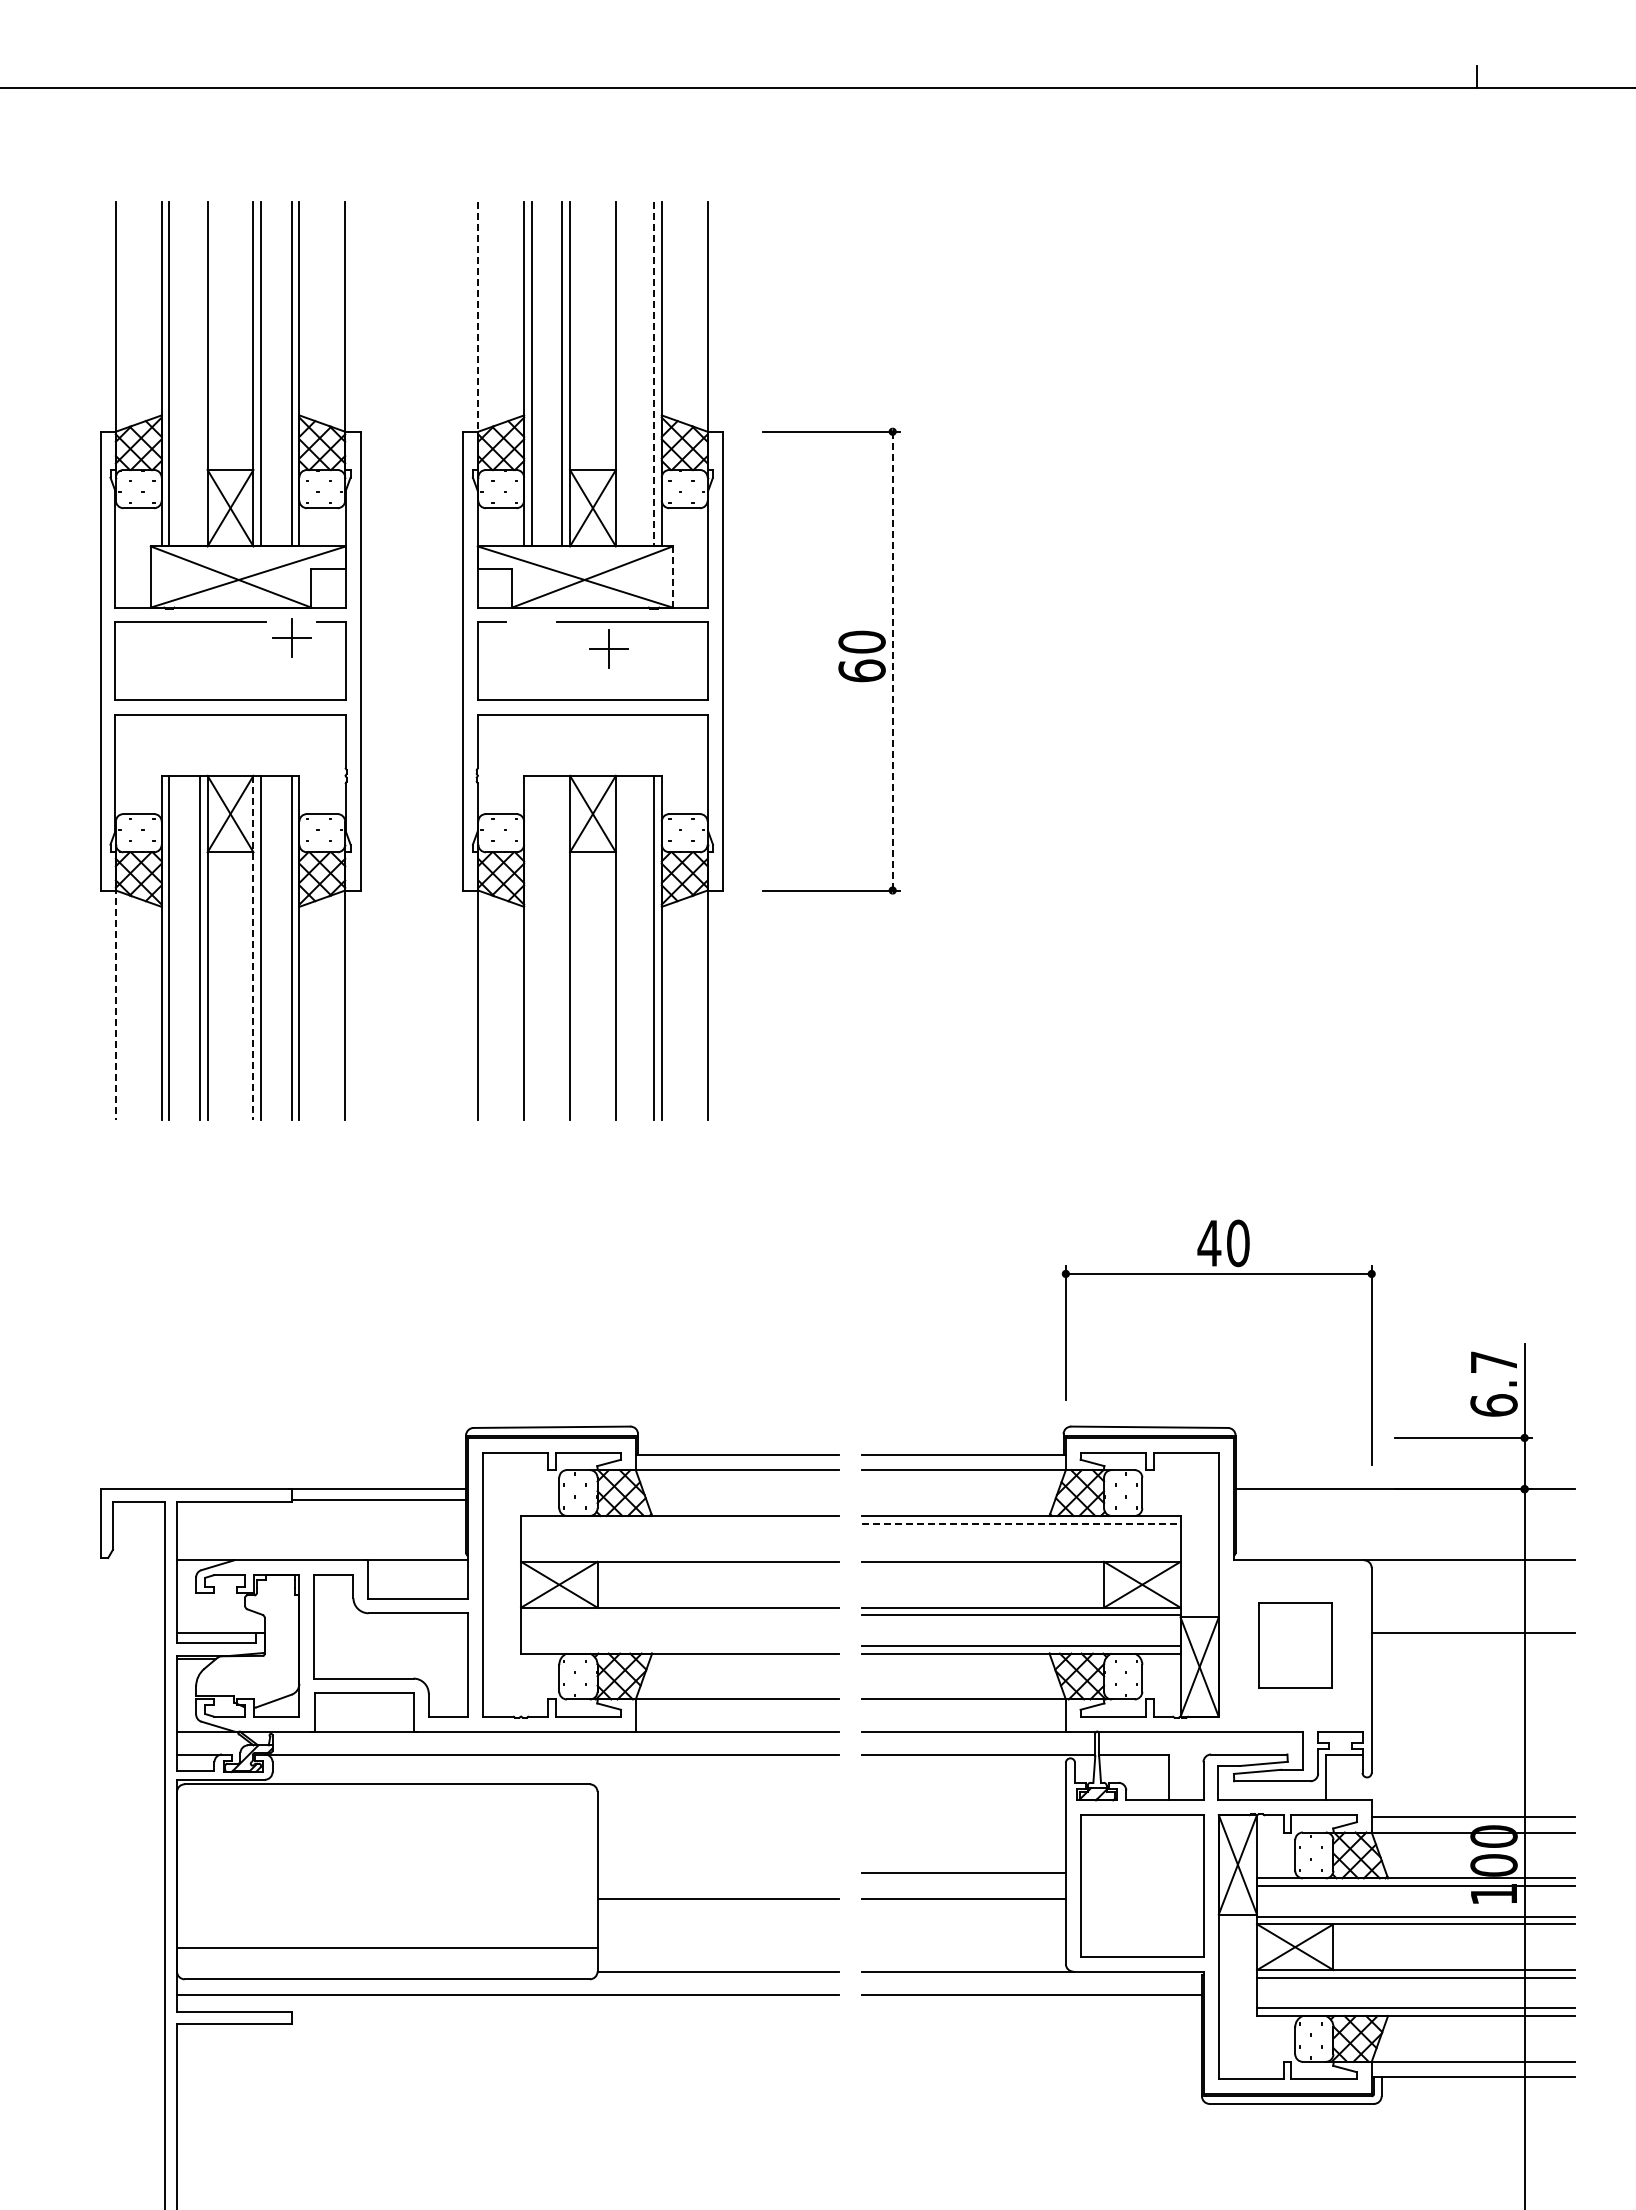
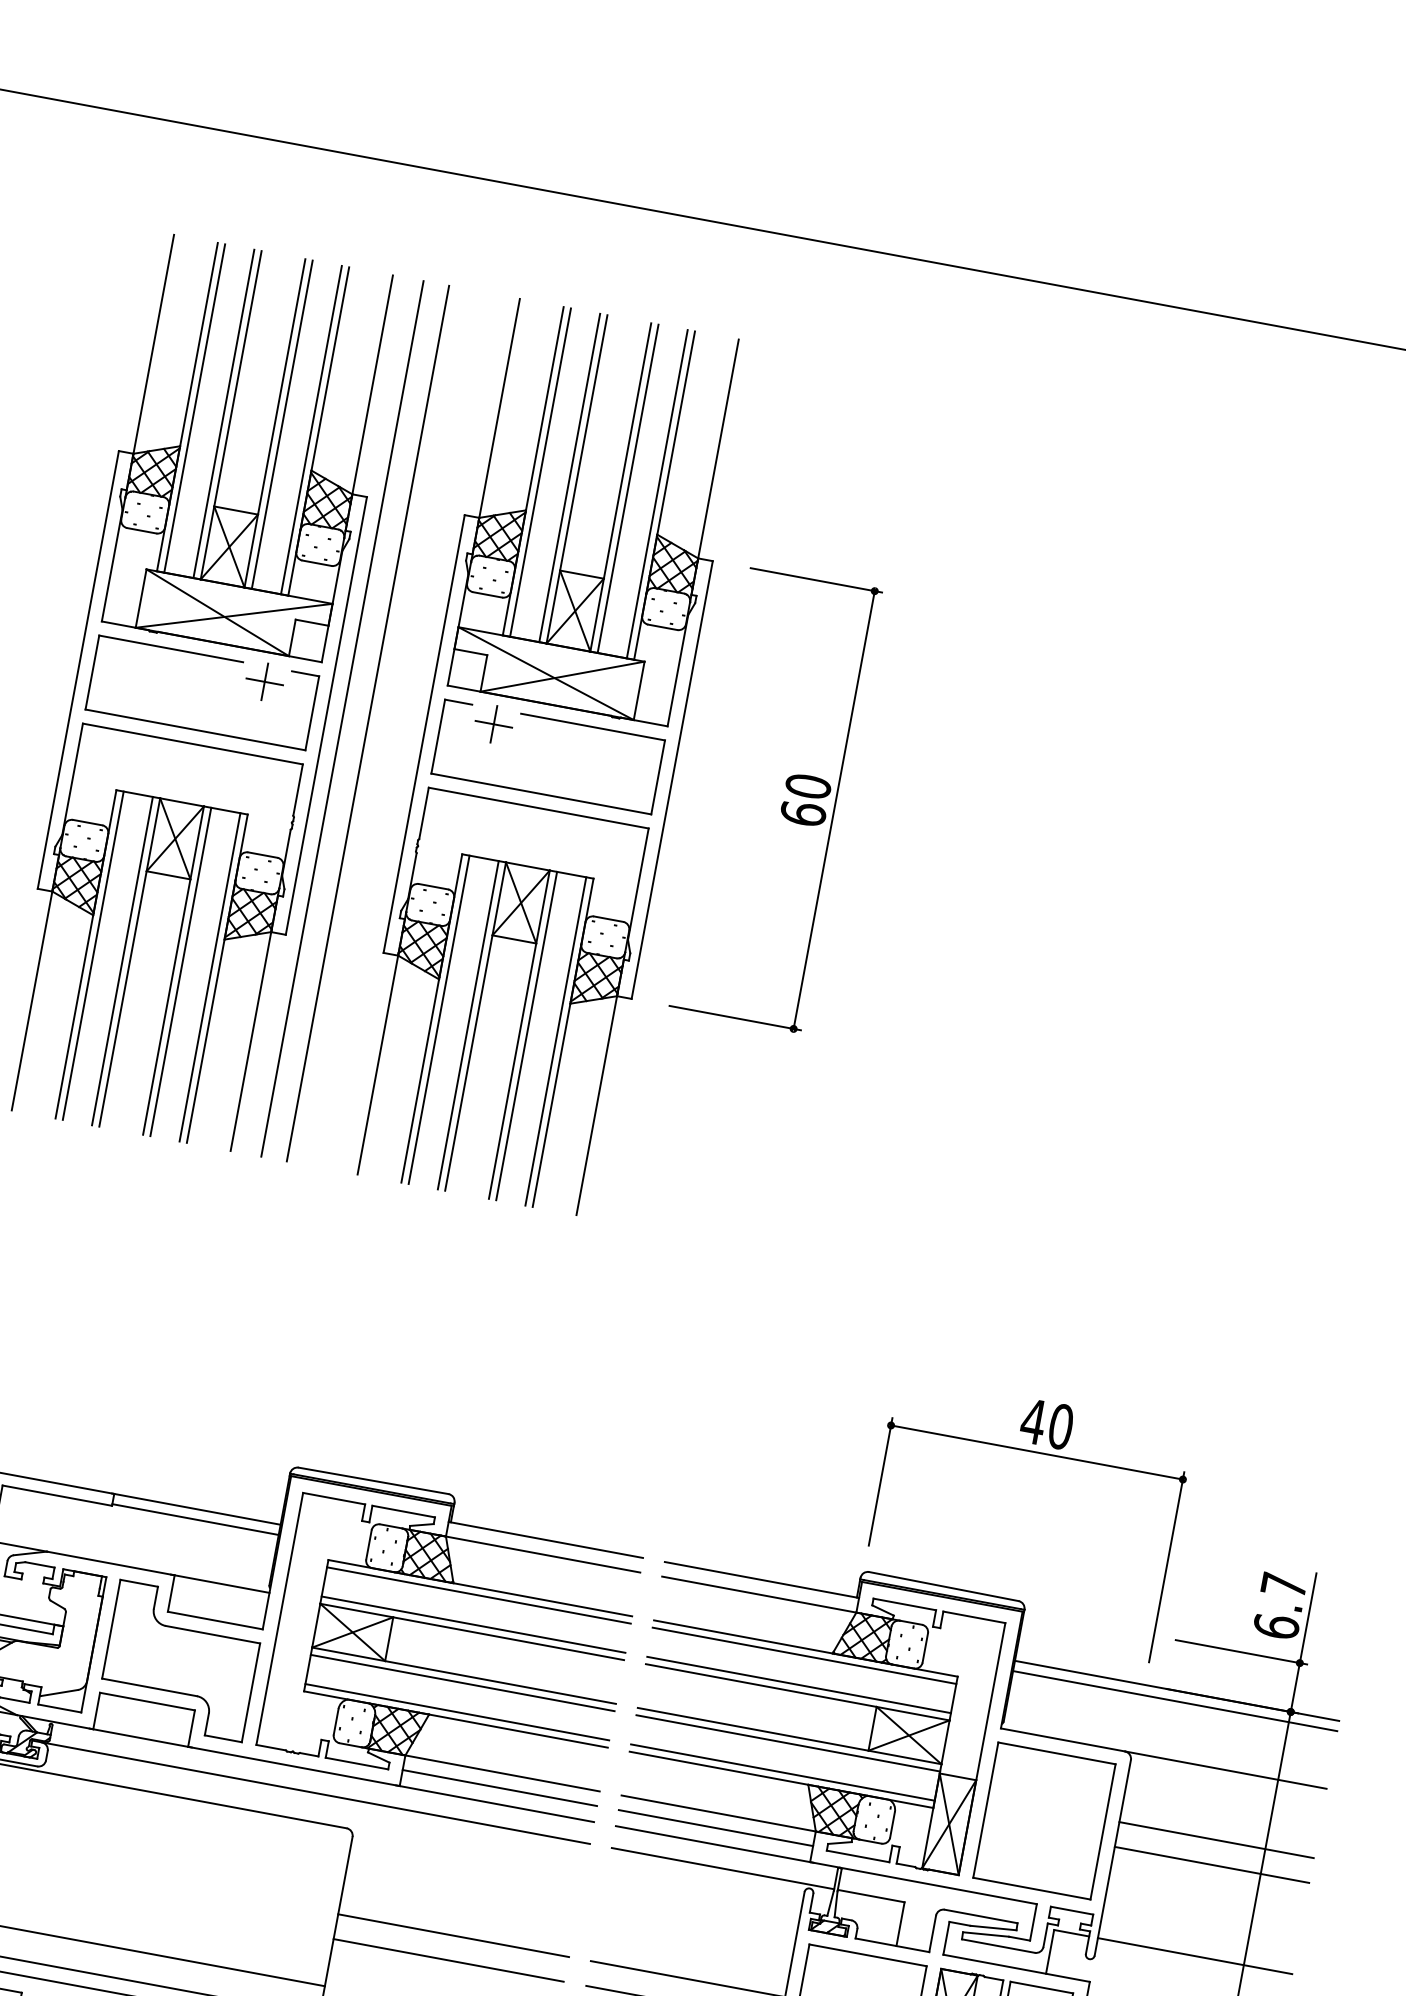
line: (478, 318) -> (499, 409), dashed -> solid
line: (199, 374) -> (223, 413), added
line: (623, 374) -> (628, 488), added
line: (654, 374) -> (657, 494), dashed -> solid
line: (672, 577) -> (638, 691), dashed -> solid
part: (608, 648) -> (493, 723), moved
line: (377, 660) -> (342, 718), added
line: (404, 660) -> (368, 723), added
line: (892, 661) -> (833, 810), dashed -> solid
line: (531, 947) -> (438, 1019), added
line: (562, 947) -> (468, 1024), added
line: (623, 947) -> (526, 1035), added
line: (253, 948) -> (173, 971), dashed -> solid
line: (115, 1003) -> (32, 999), dashed -> solid
line: (1405, 1499) -> (1175, 1700), added
line: (680, 1523) -> (479, 1595), added
line: (1021, 1523) -> (804, 1655), dashed -> solid
line: (680, 1554) -> (473, 1624), added
line: (1021, 1554) -> (799, 1685), added
line: (680, 1615) -> (462, 1683), added
line: (680, 1645) -> (457, 1711), added
part: (1295, 1645) -> (1044, 1820), size x1.67
line: (1473, 1658) -> (1212, 1864), added
line: (737, 1714) -> (499, 1787), added
line: (963, 1714) -> (715, 1827), added
line: (1473, 1754) -> (1195, 1956), added
line: (718, 1873) -> (453, 1936), added

